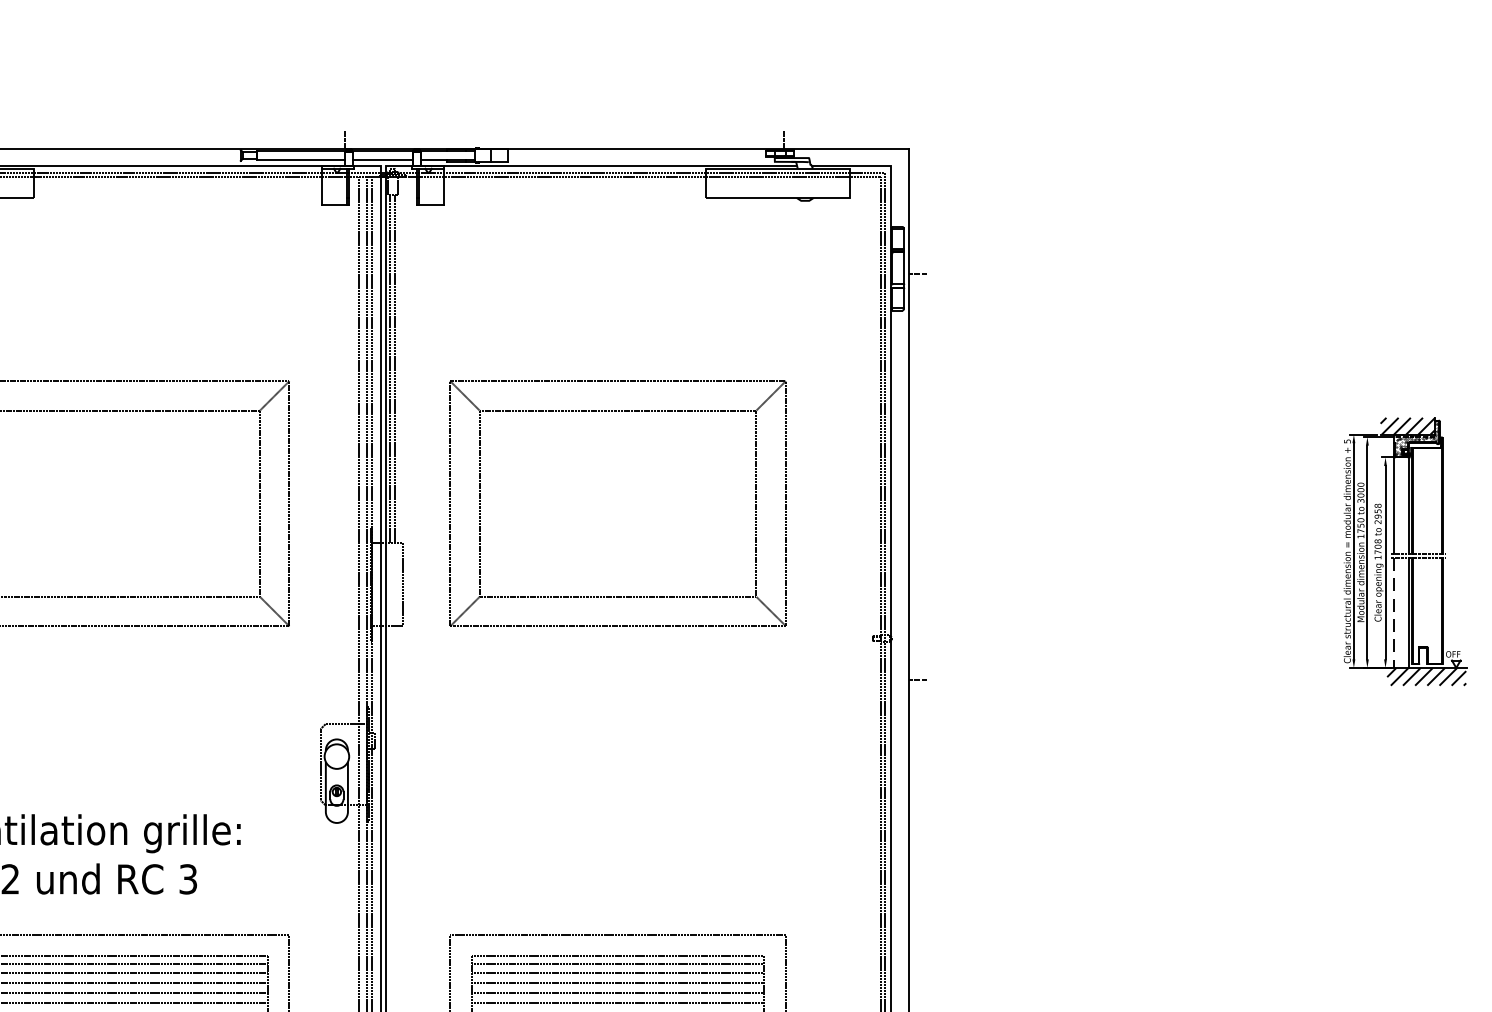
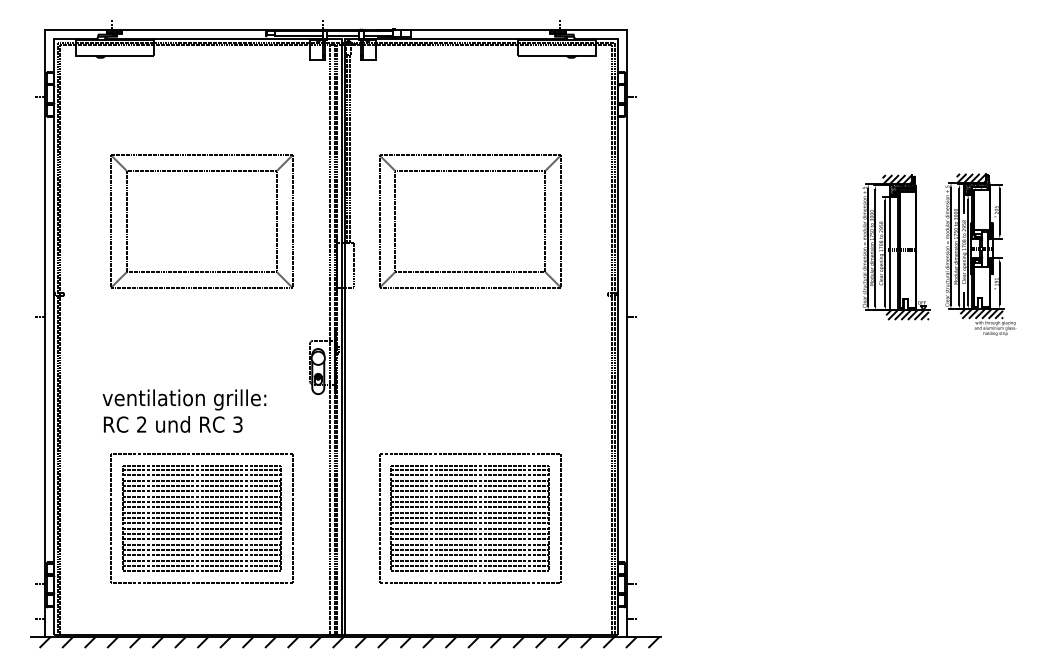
line: (1395, 612) -> (890, 280), dashed -> solid

